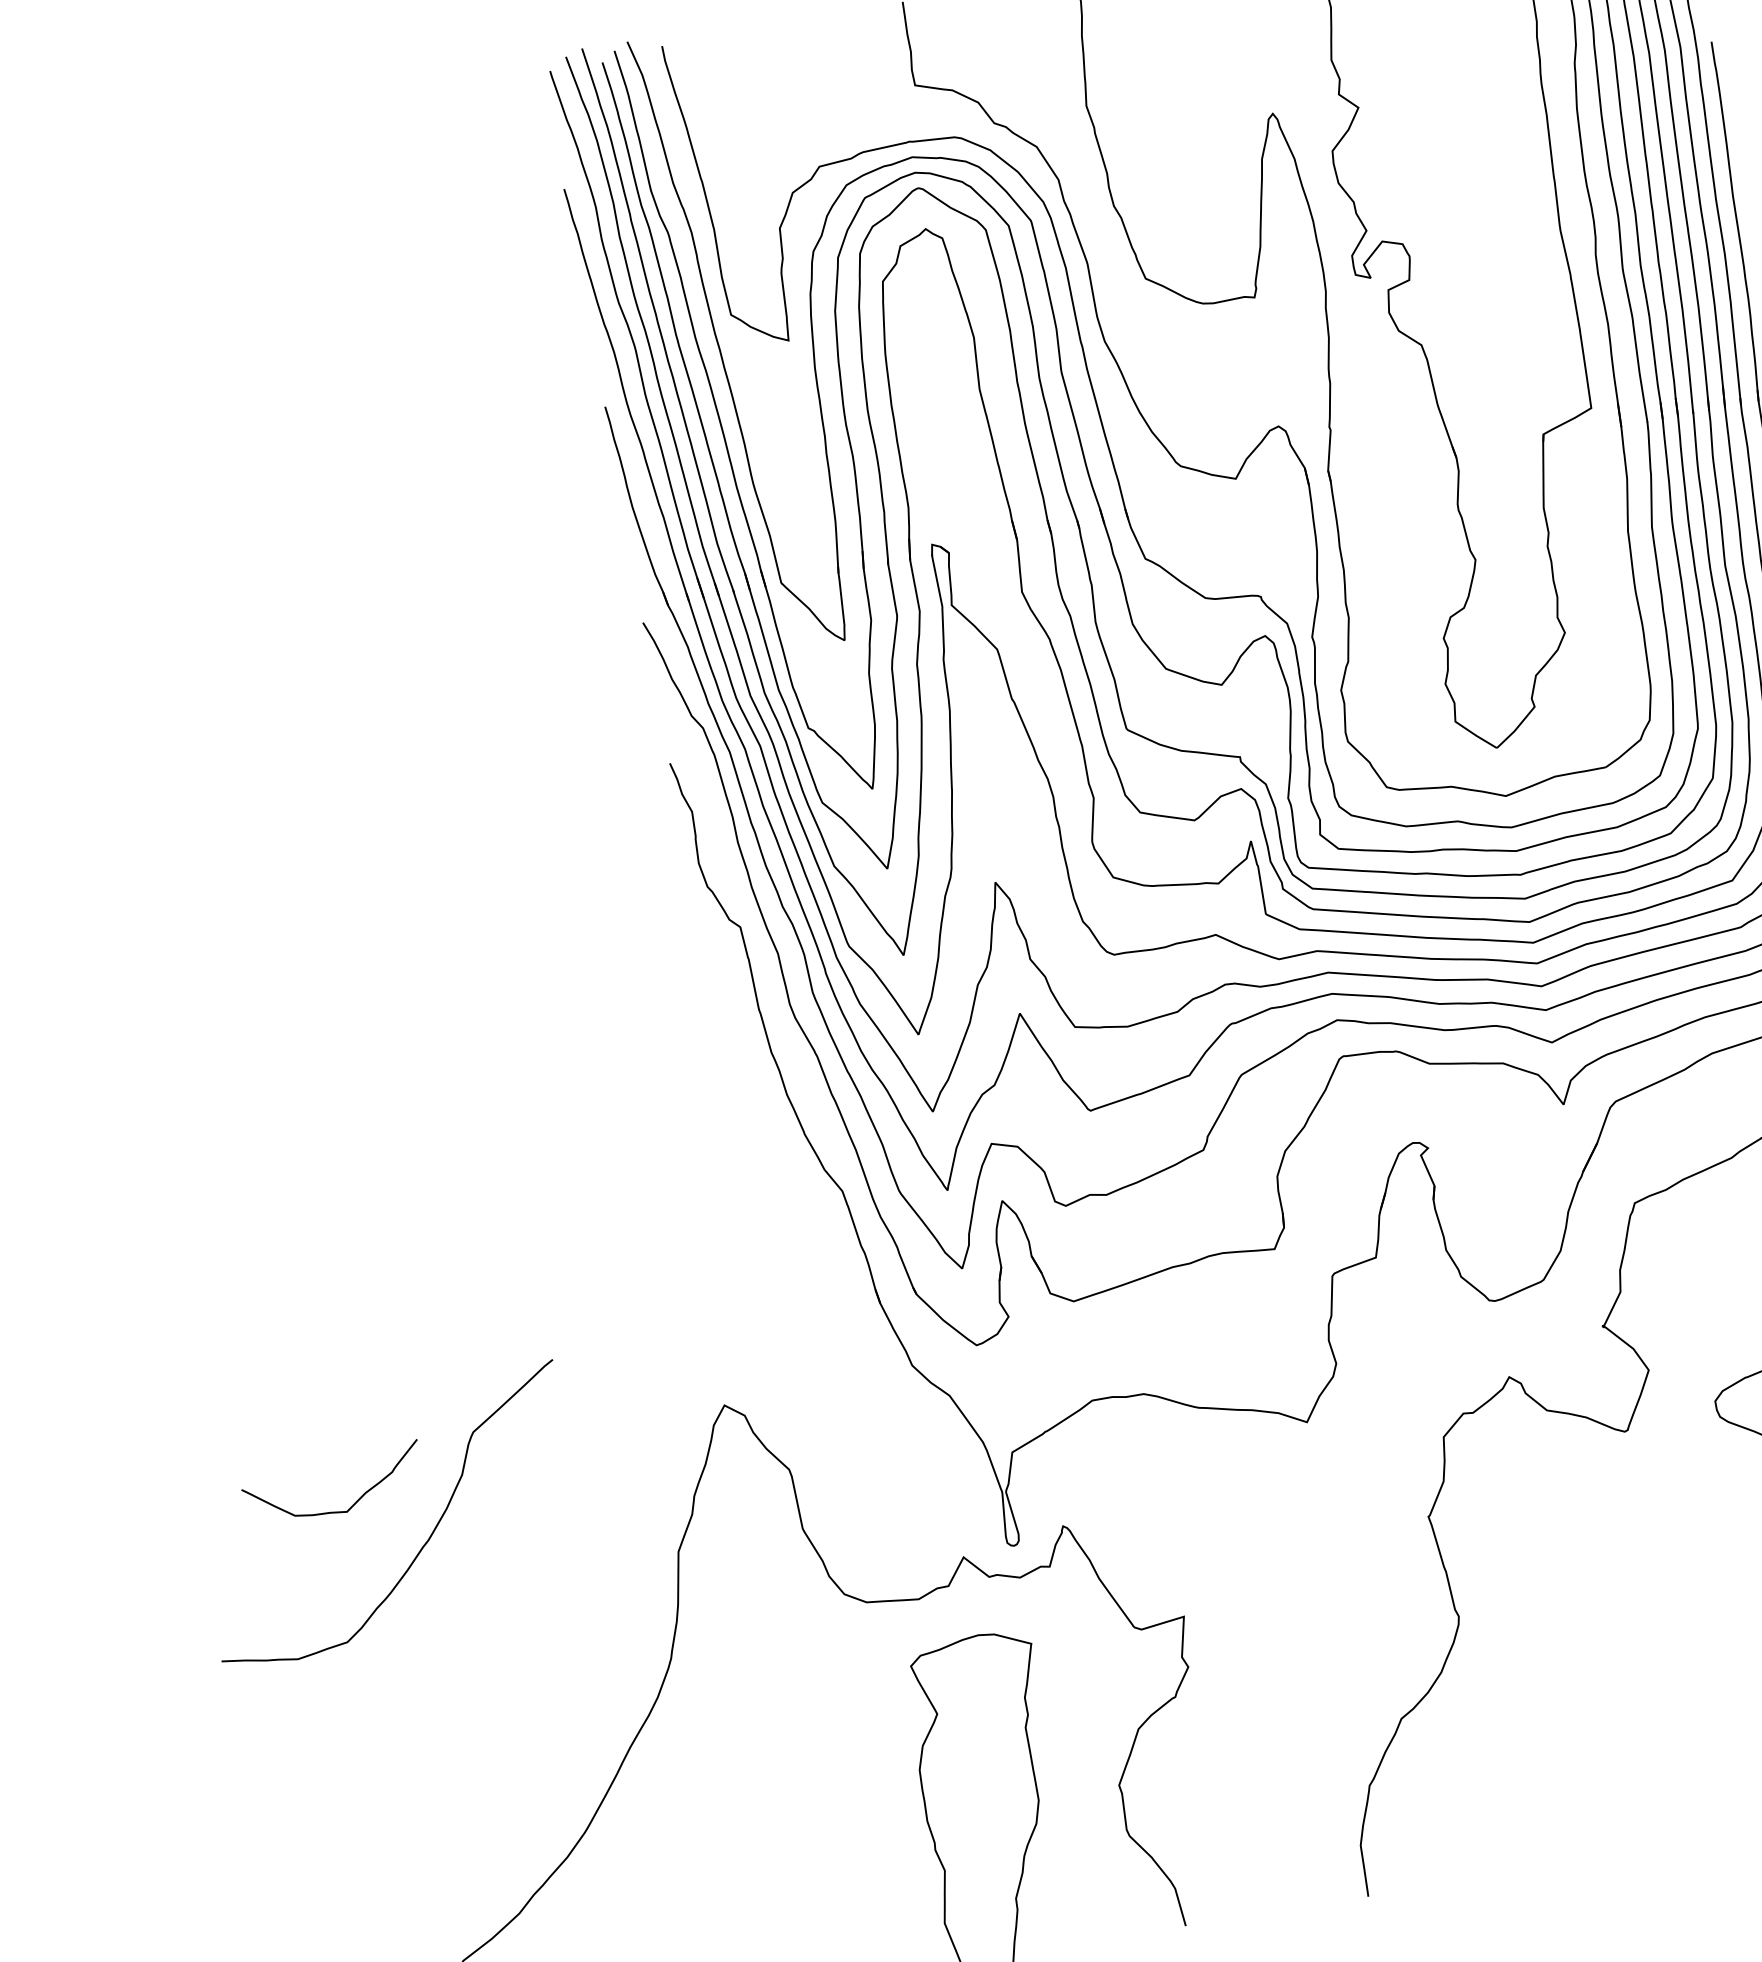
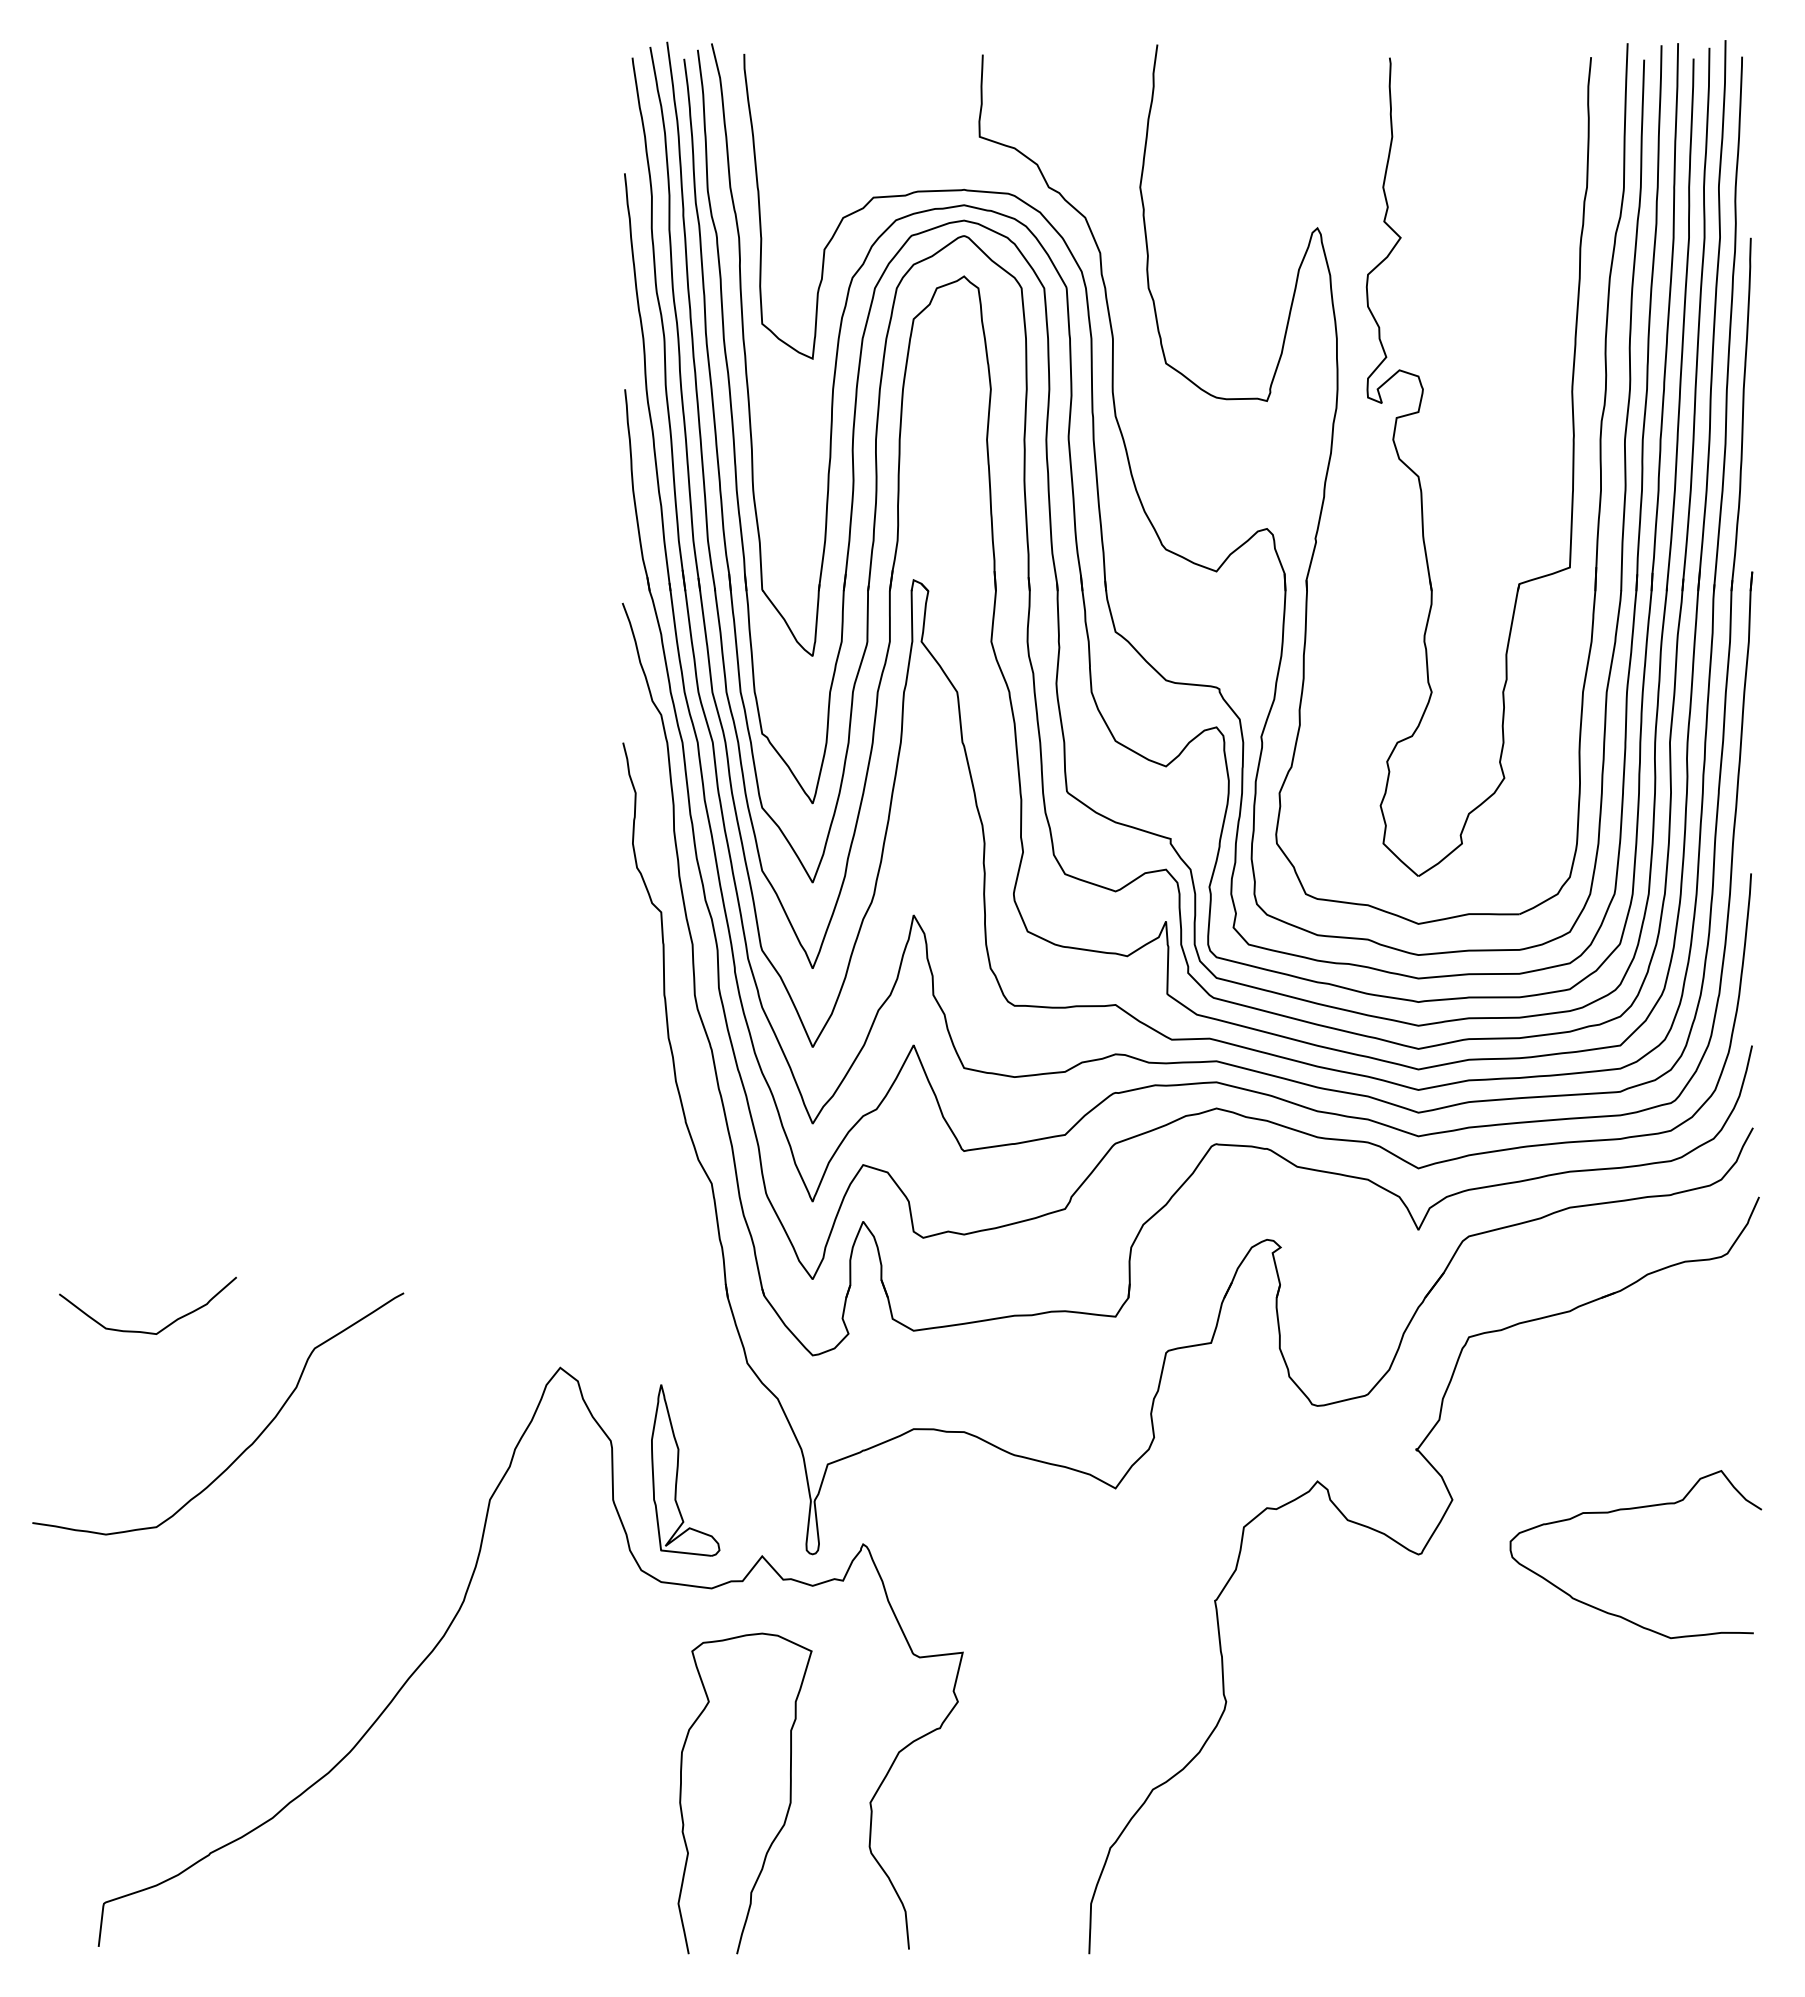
part: (863, 1486) -> (678, 1470), added
curve: (335, 1511) -> (145, 1331), moved

